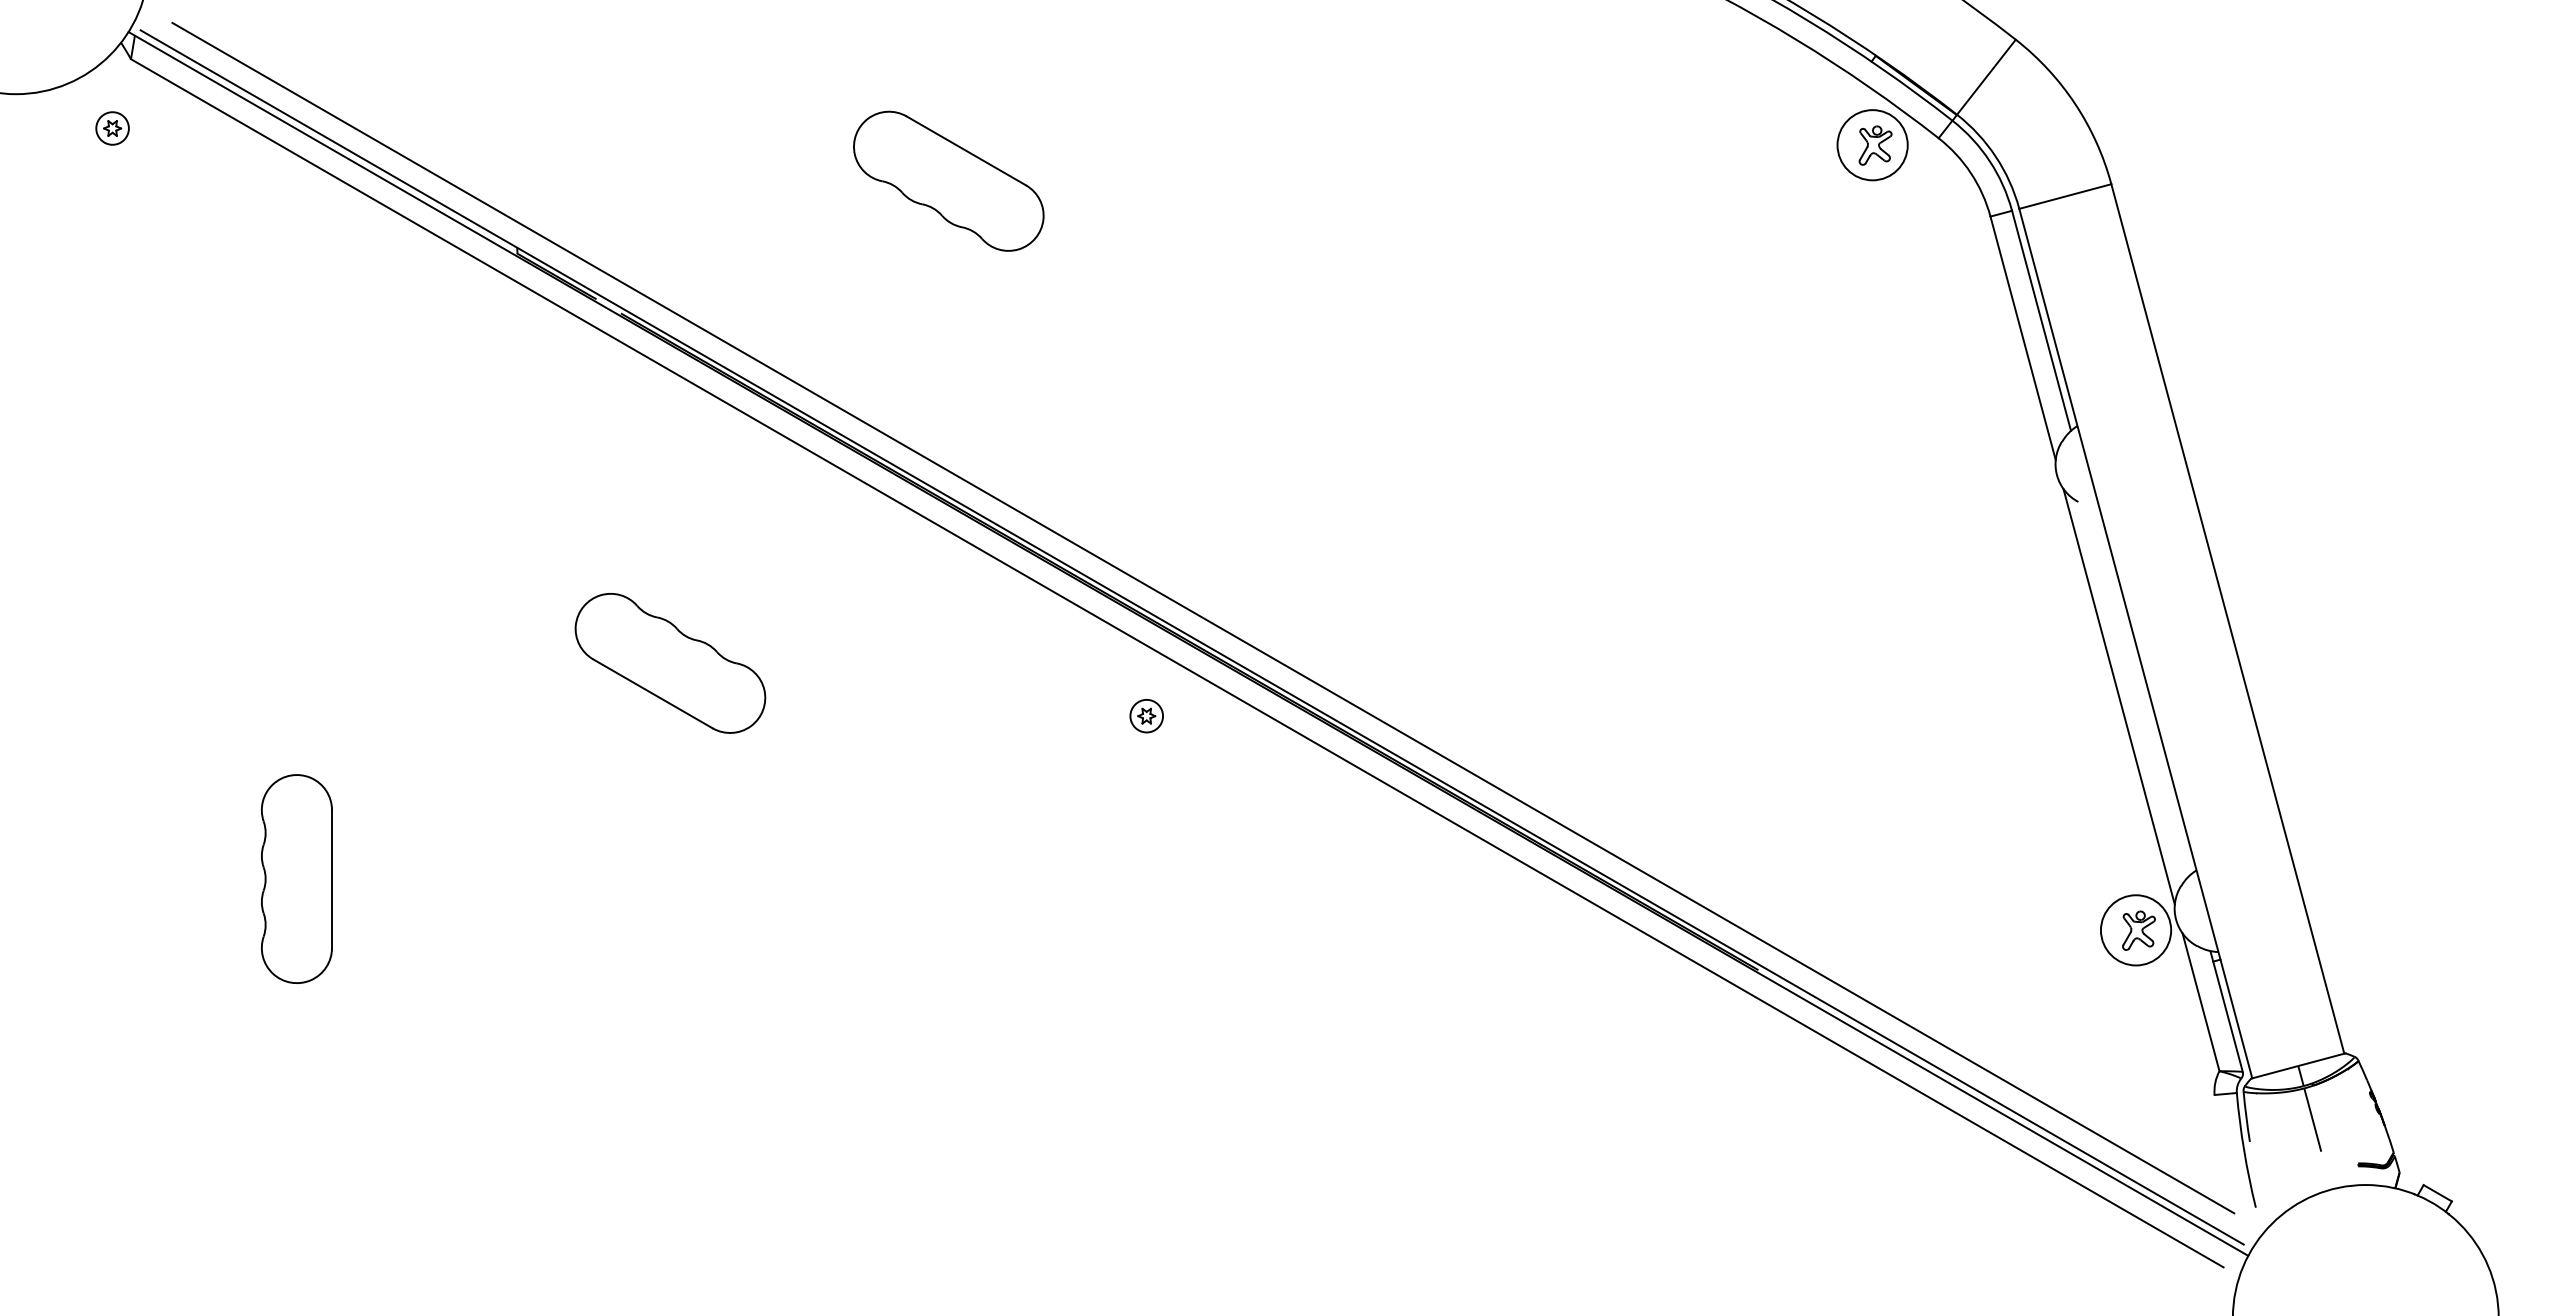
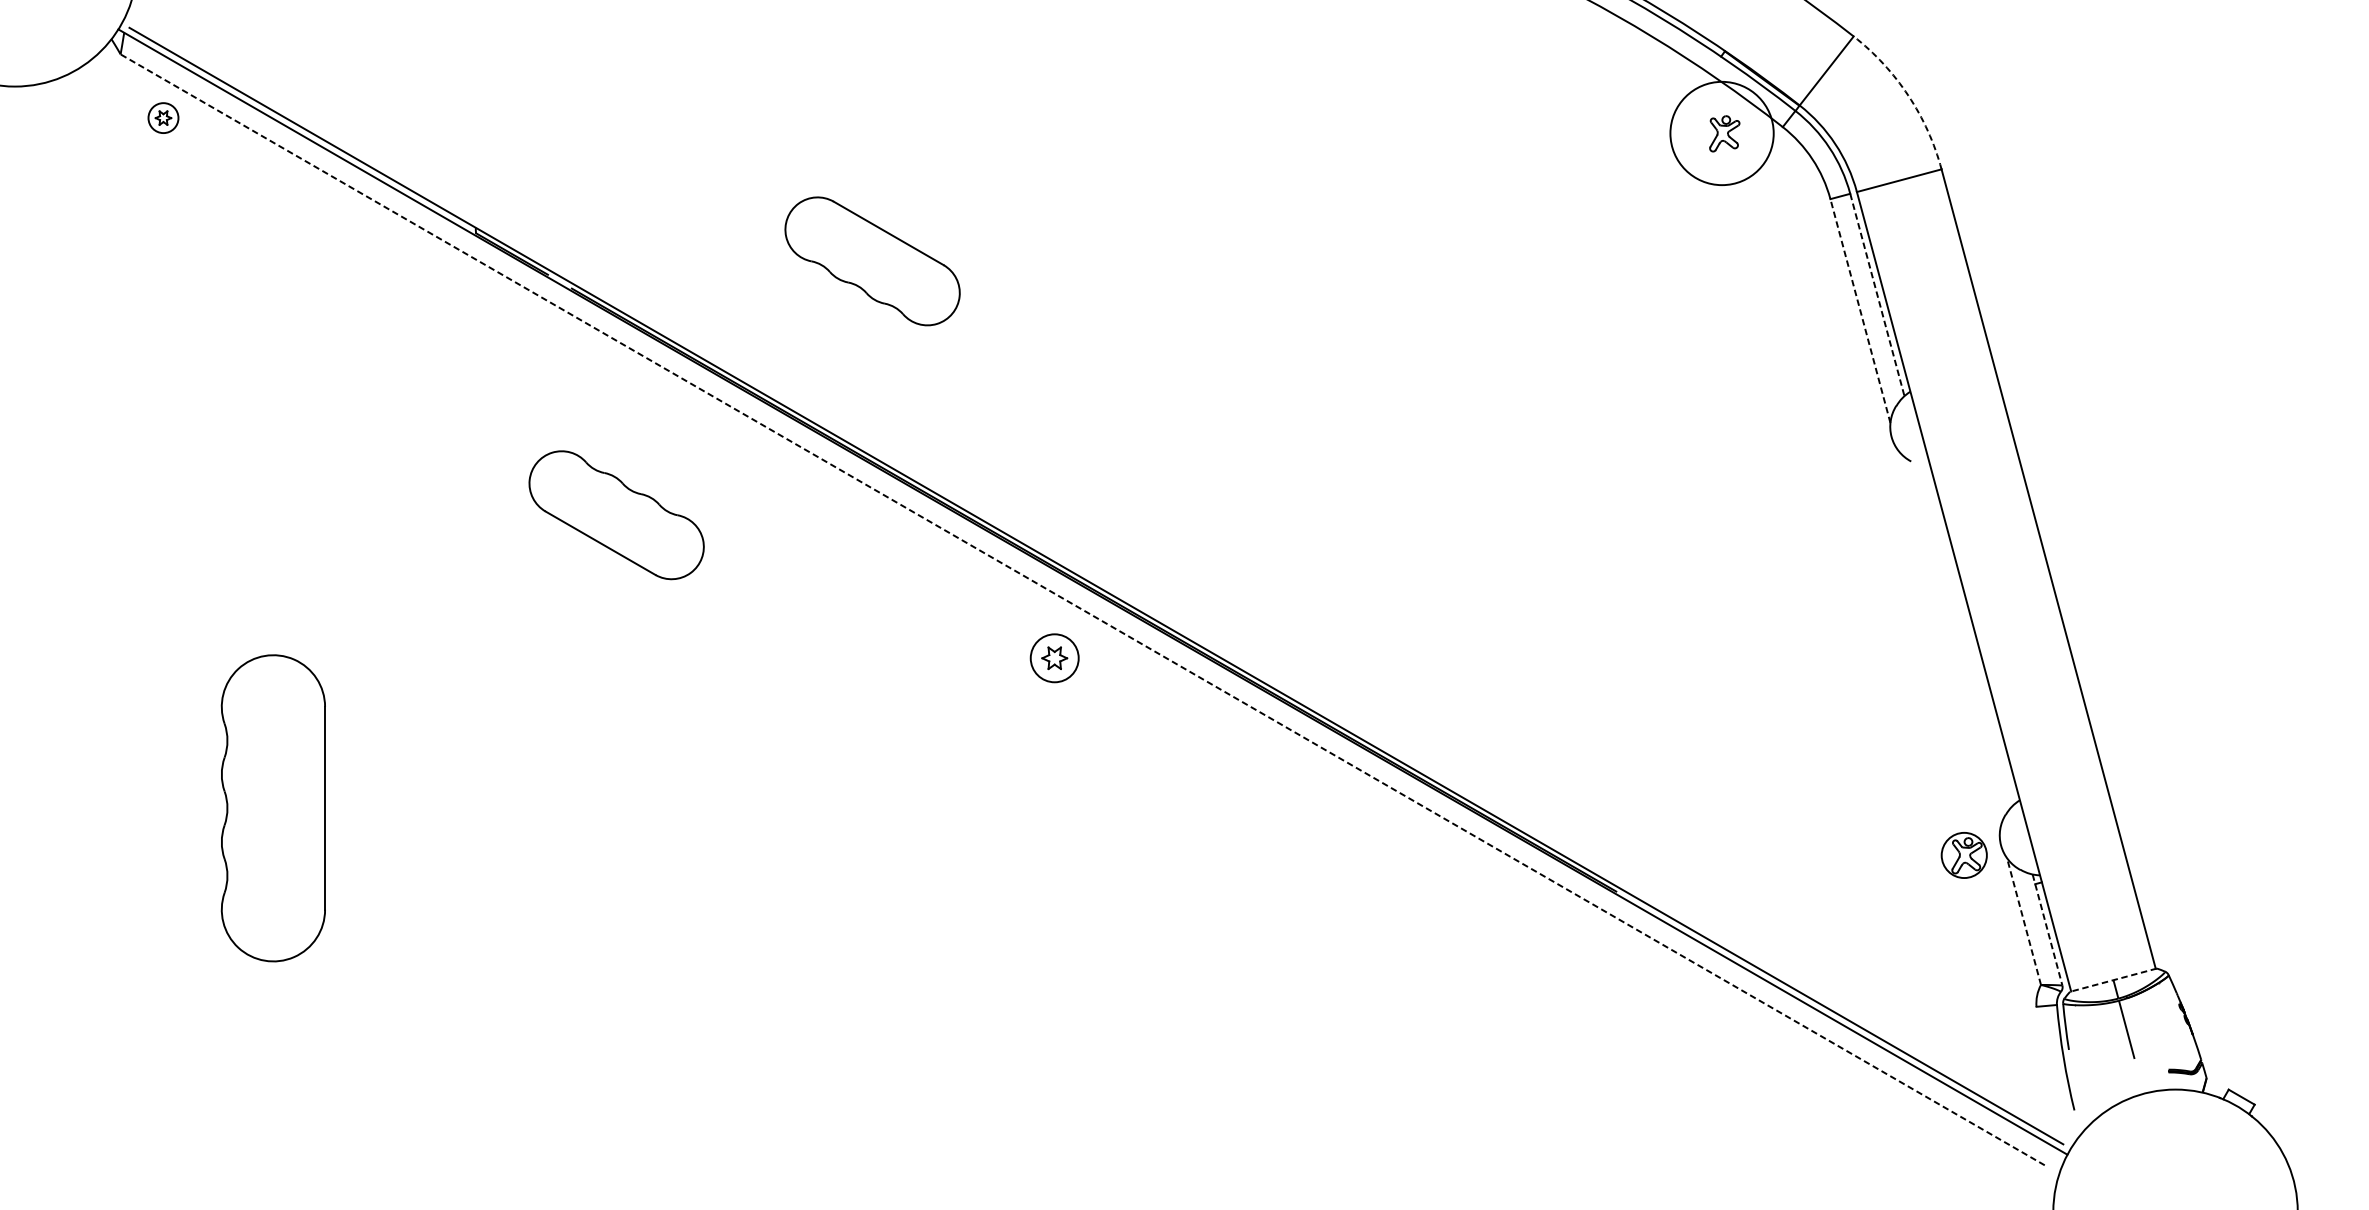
arc: (2075, 104) -> (1908, 96), solid -> dashed
part: (112, 128) -> (163, 118), moved
circle: (1872, 145) -> (1721, 133), size x1.6
part: (948, 180) -> (872, 260), moved
line: (2041, 320) -> (1877, 294), solid -> dashed
line: (2022, 337) -> (1859, 310), solid -> dashed
line: (1203, 617) -> (1106, 567), removed
part: (670, 663) -> (616, 515), moved
line: (1176, 663) -> (1081, 610), solid -> dashed
line: (2118, 696) -> (1948, 640), removed
part: (1146, 716) -> (1054, 658), size x1.6
part: (296, 878) -> (272, 807), size x1.6
circle: (2135, 930) -> (1963, 855), size x0.7
line: (2200, 1001) -> (2023, 920), solid -> dashed
line: (2226, 1011) -> (2047, 930), solid -> dashed
line: (2298, 1066) -> (2113, 980), solid -> dashed

